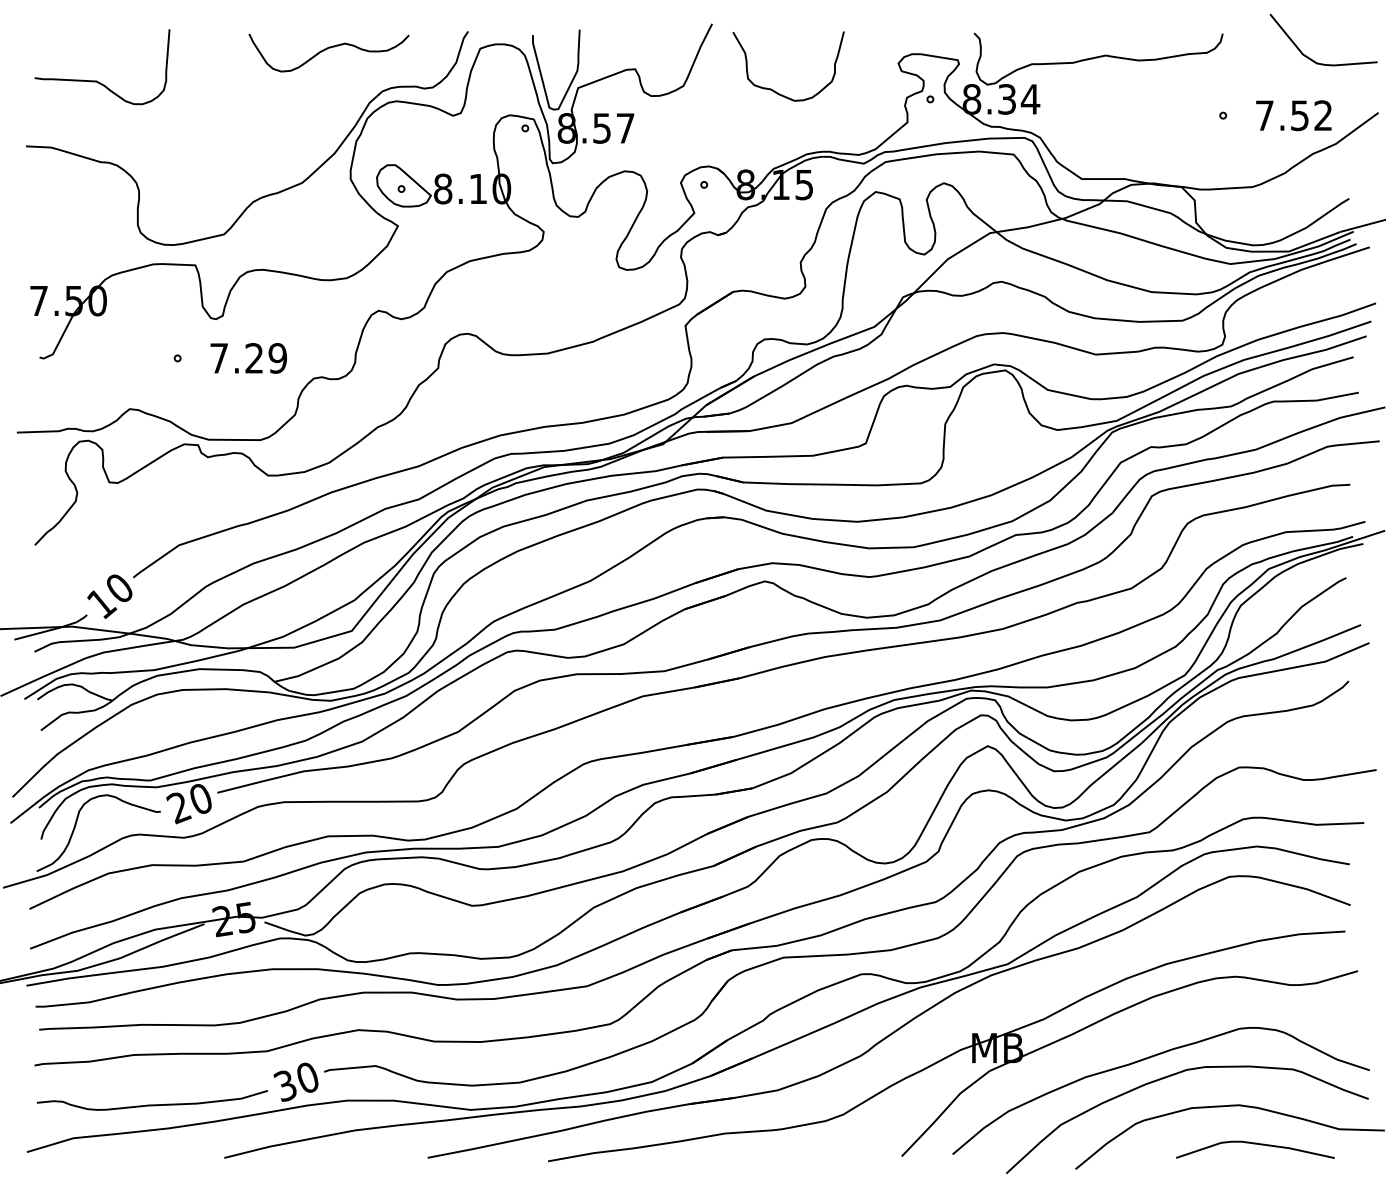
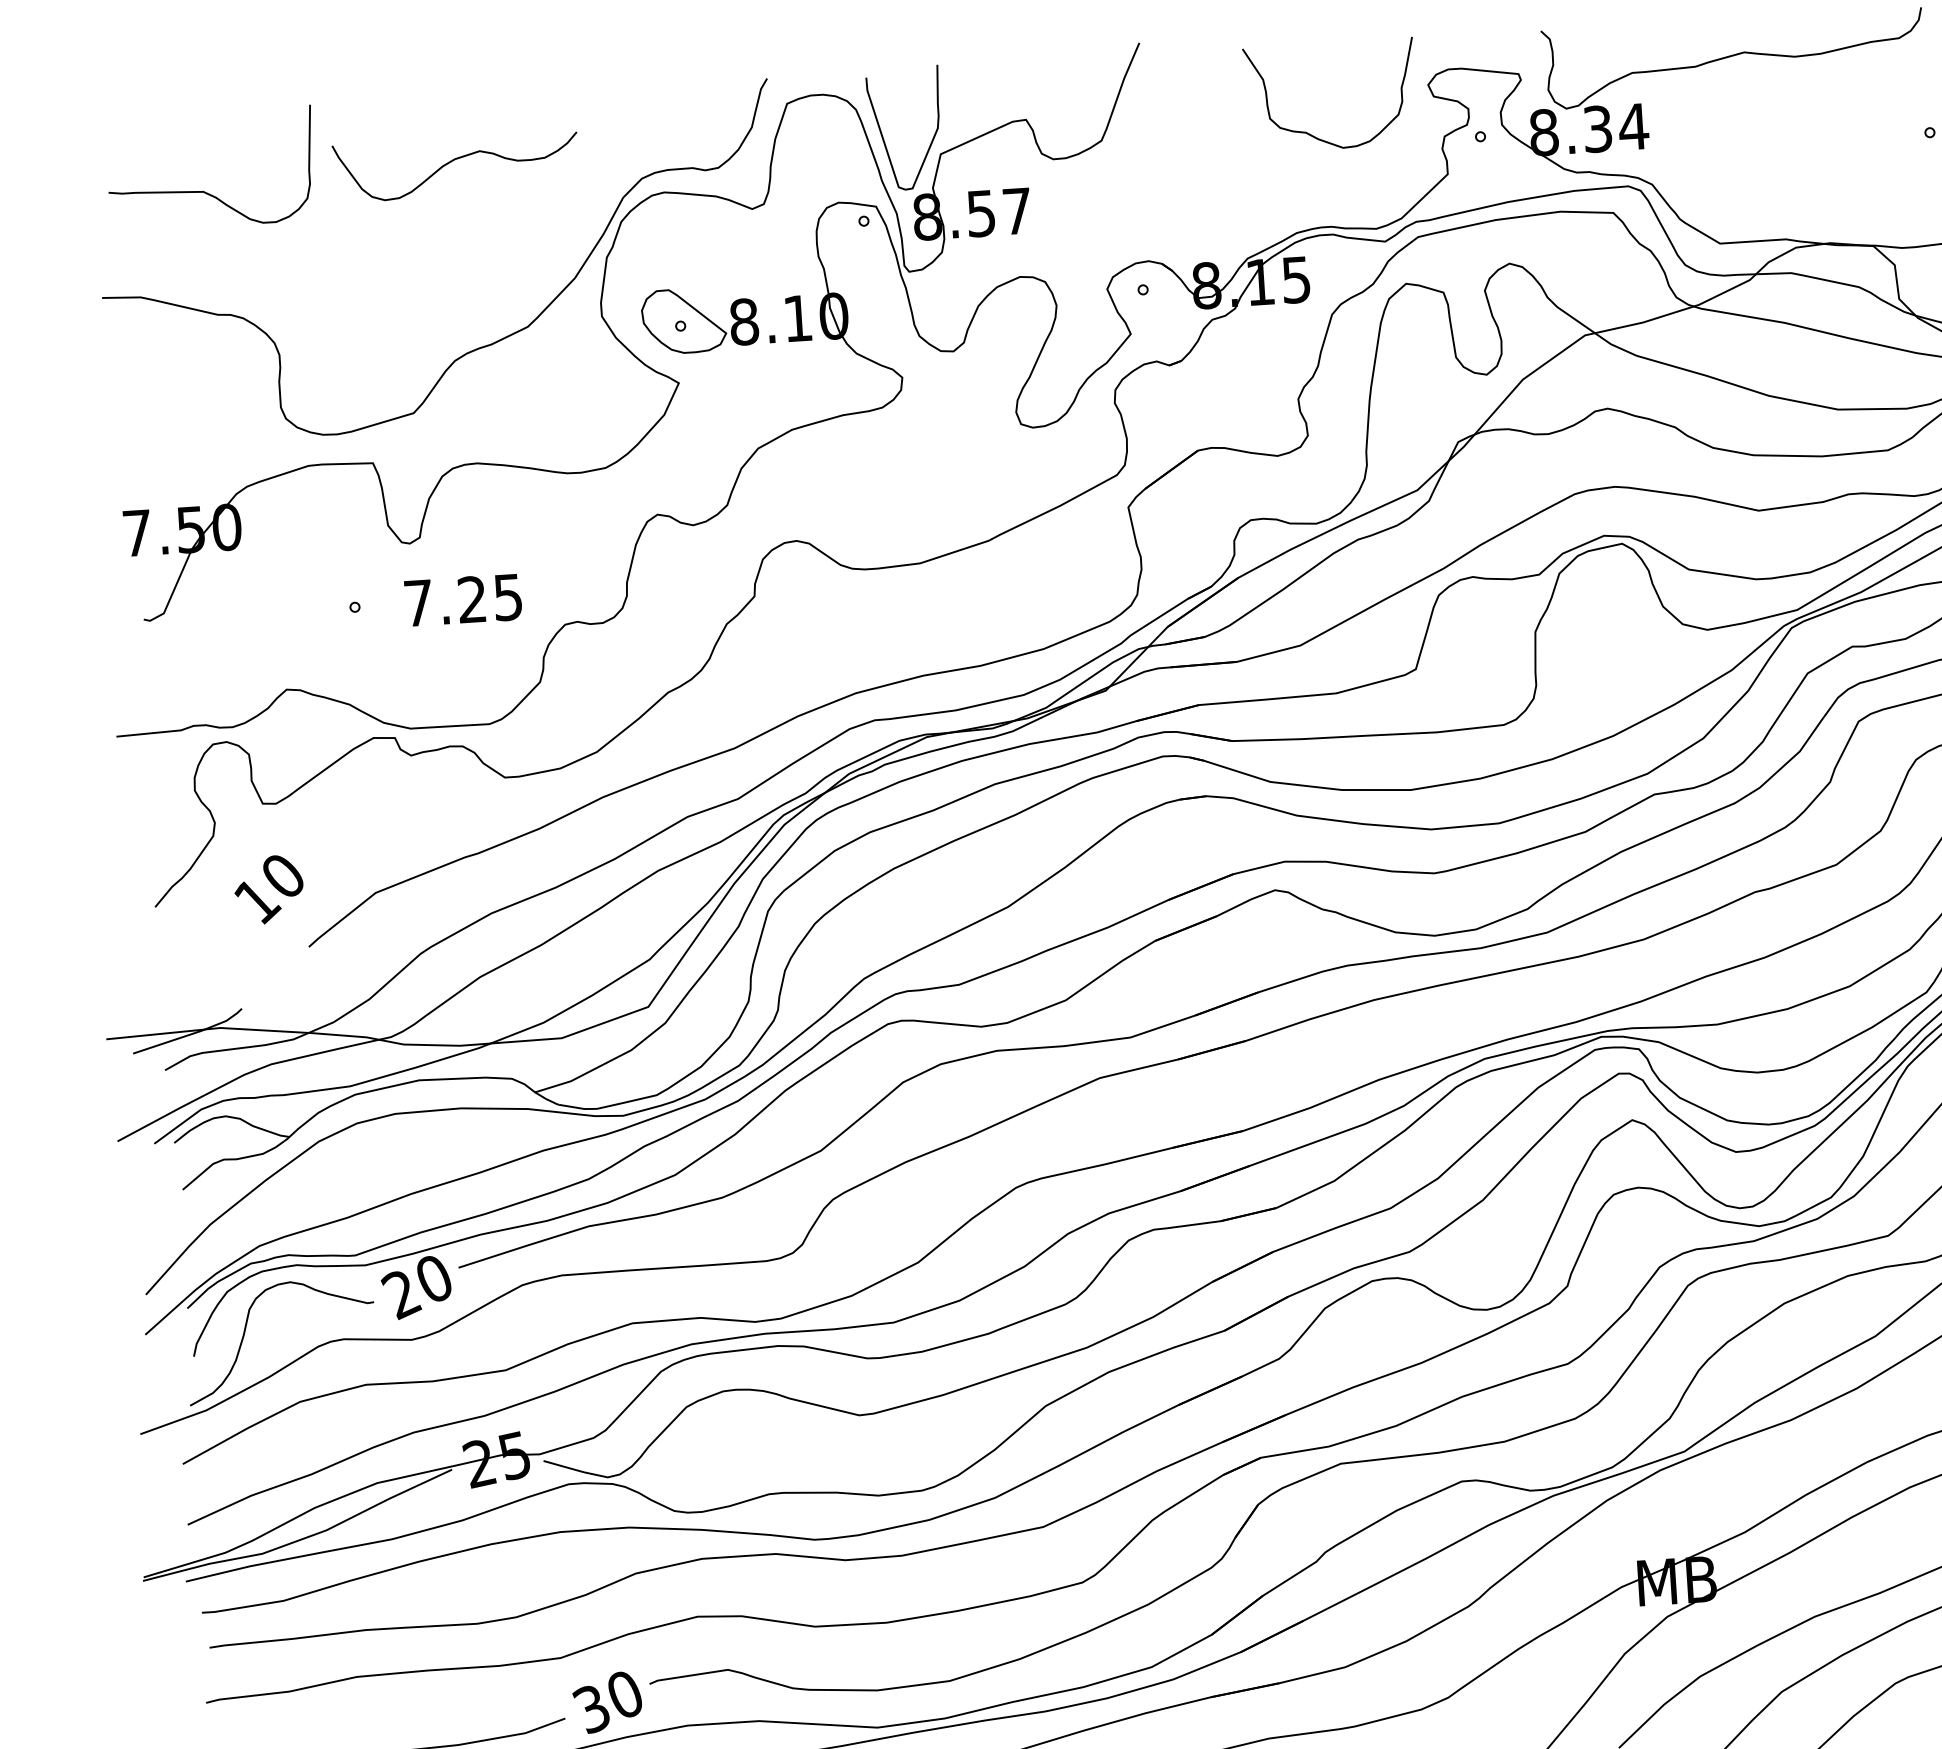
curve: (327, 49) -> (453, 161), moved
curve: (773, 89) -> (1309, 132), moved
text: (277, 358) -> (507, 597), 7.29 -> 7.25
text: (109, 596) -> (268, 889), moved

